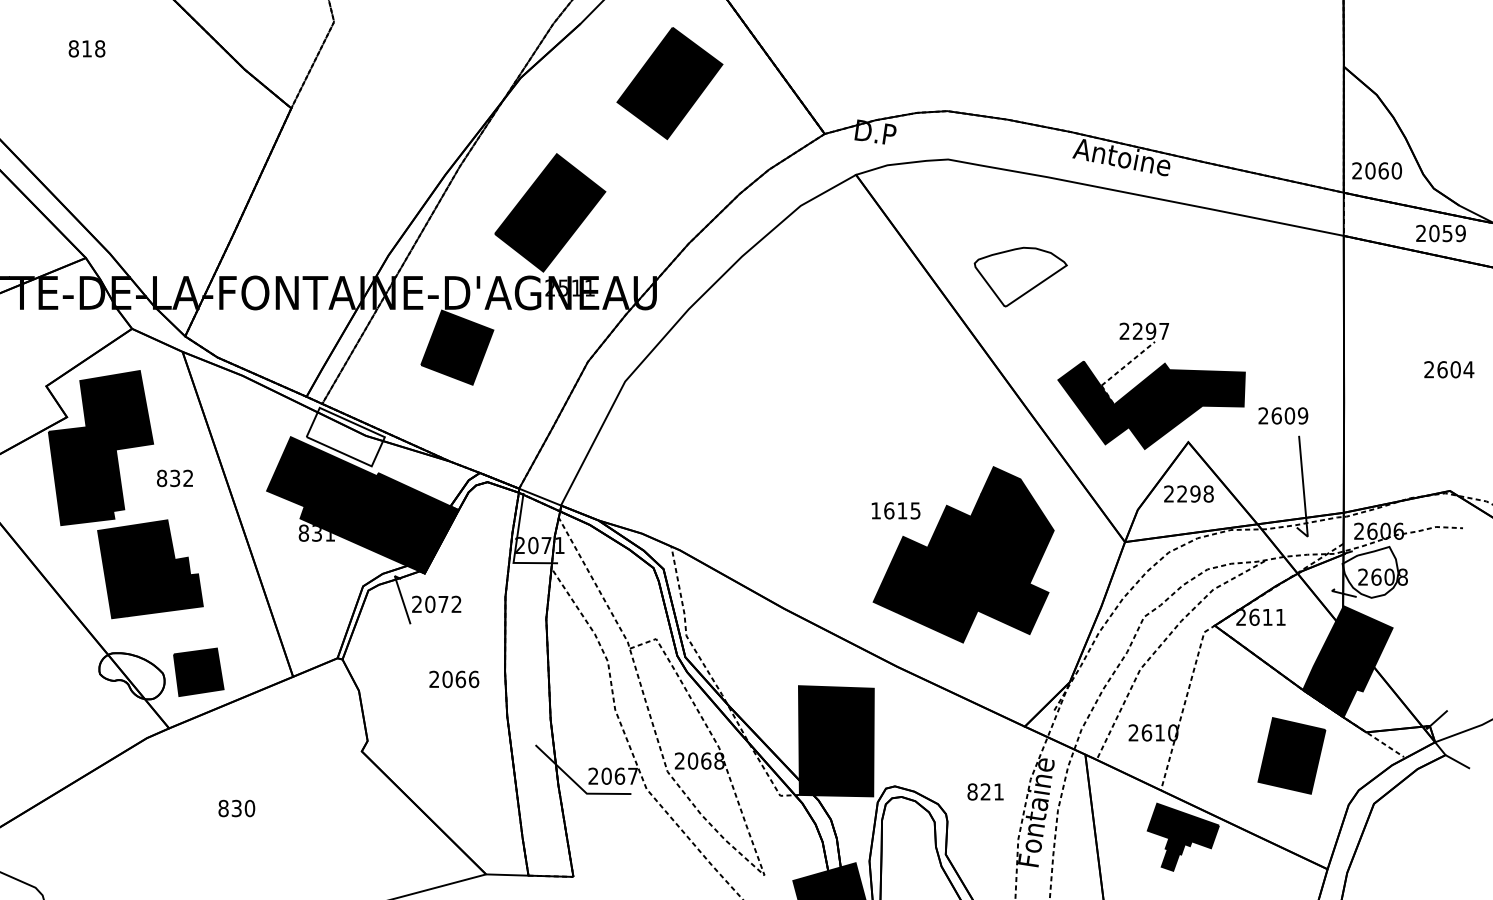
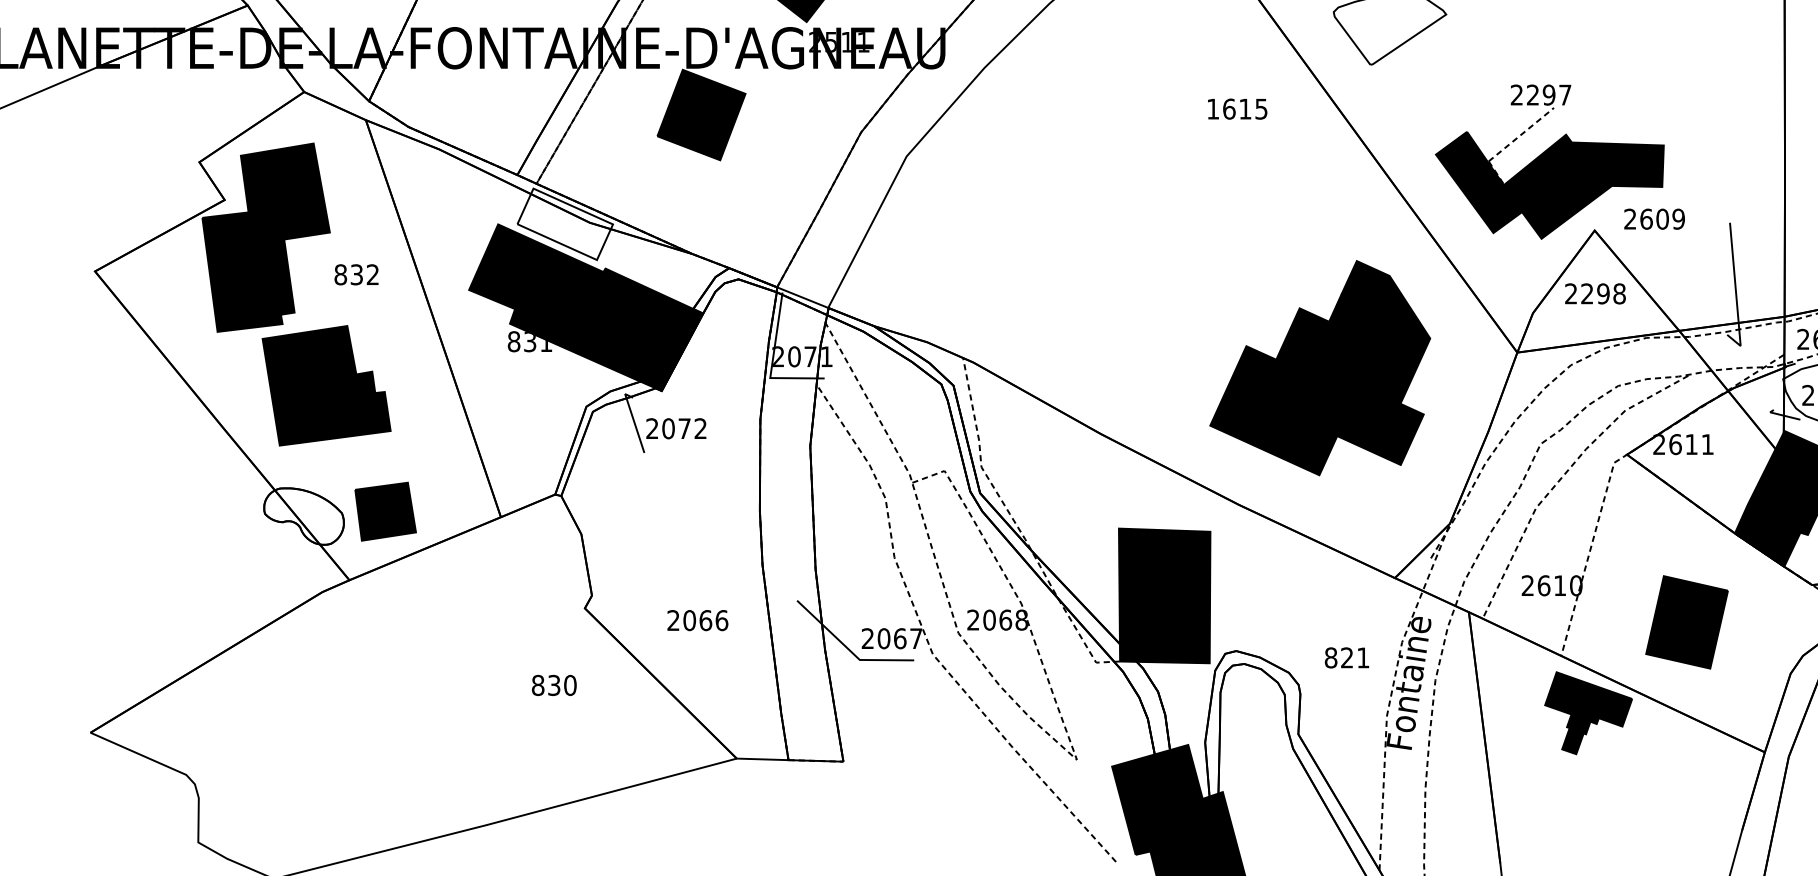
text: (1283, 415) -> (1654, 218), moved
text: (895, 510) -> (1236, 108), moved
text: (454, 679) -> (698, 620), moved
part: (1291, 755) -> (1686, 621), moved
text: (236, 808) -> (553, 685), moved

